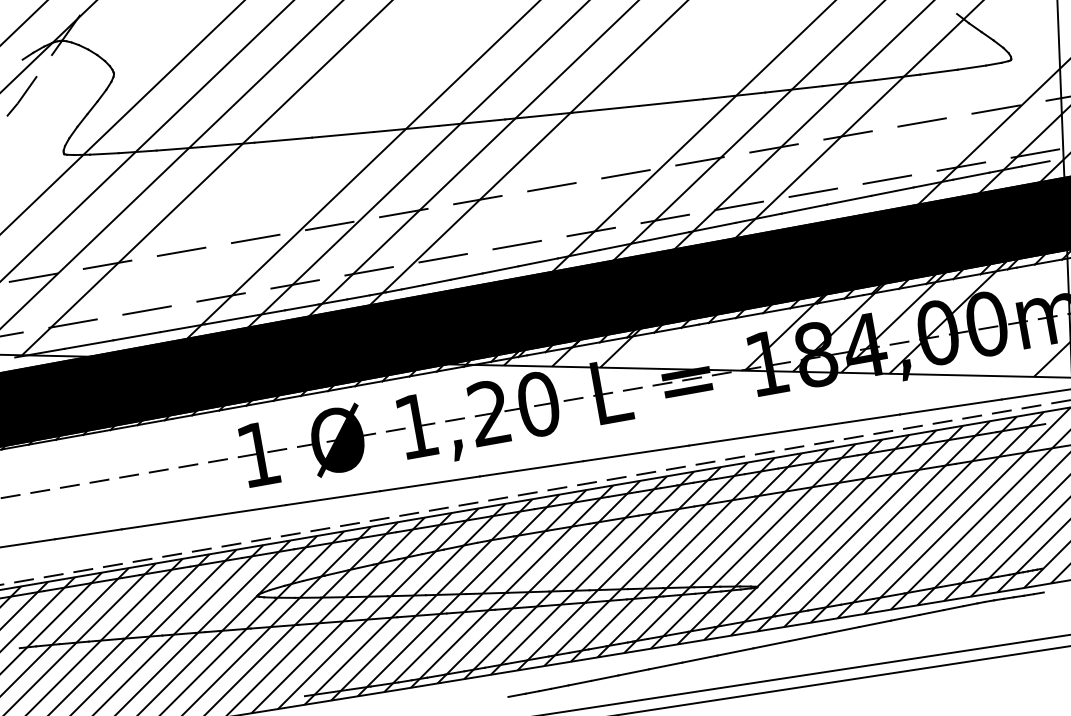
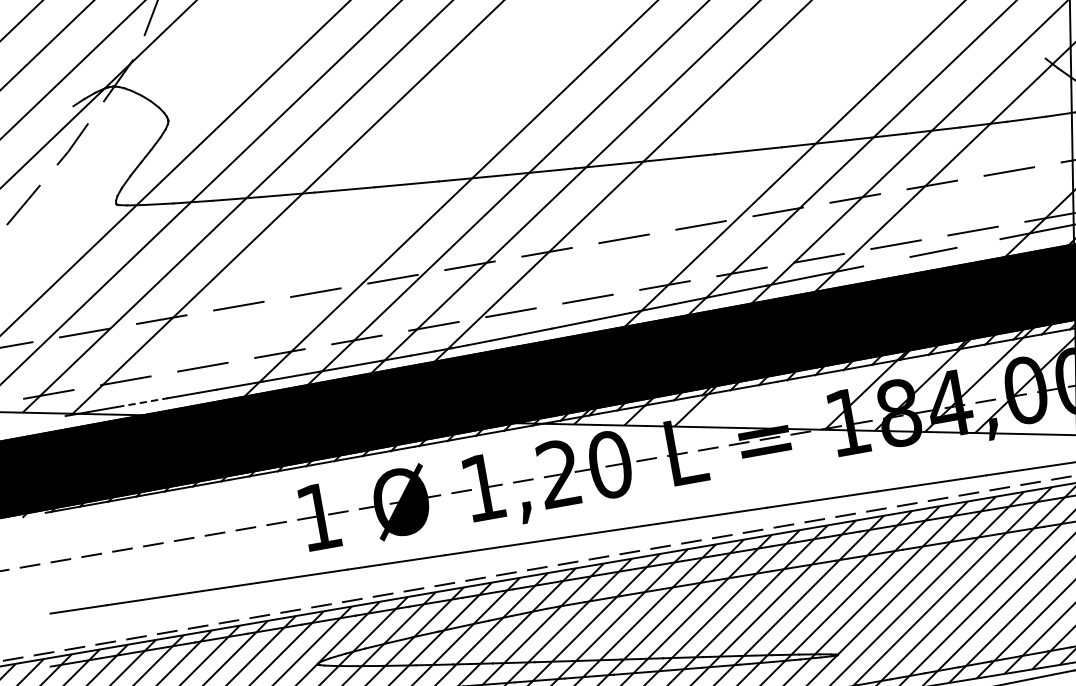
line: (892, 191) -> (978, 243), removed
line: (804, 208) -> (886, 261), removed
line: (89, 344) -> (142, 402), solid -> dashed

